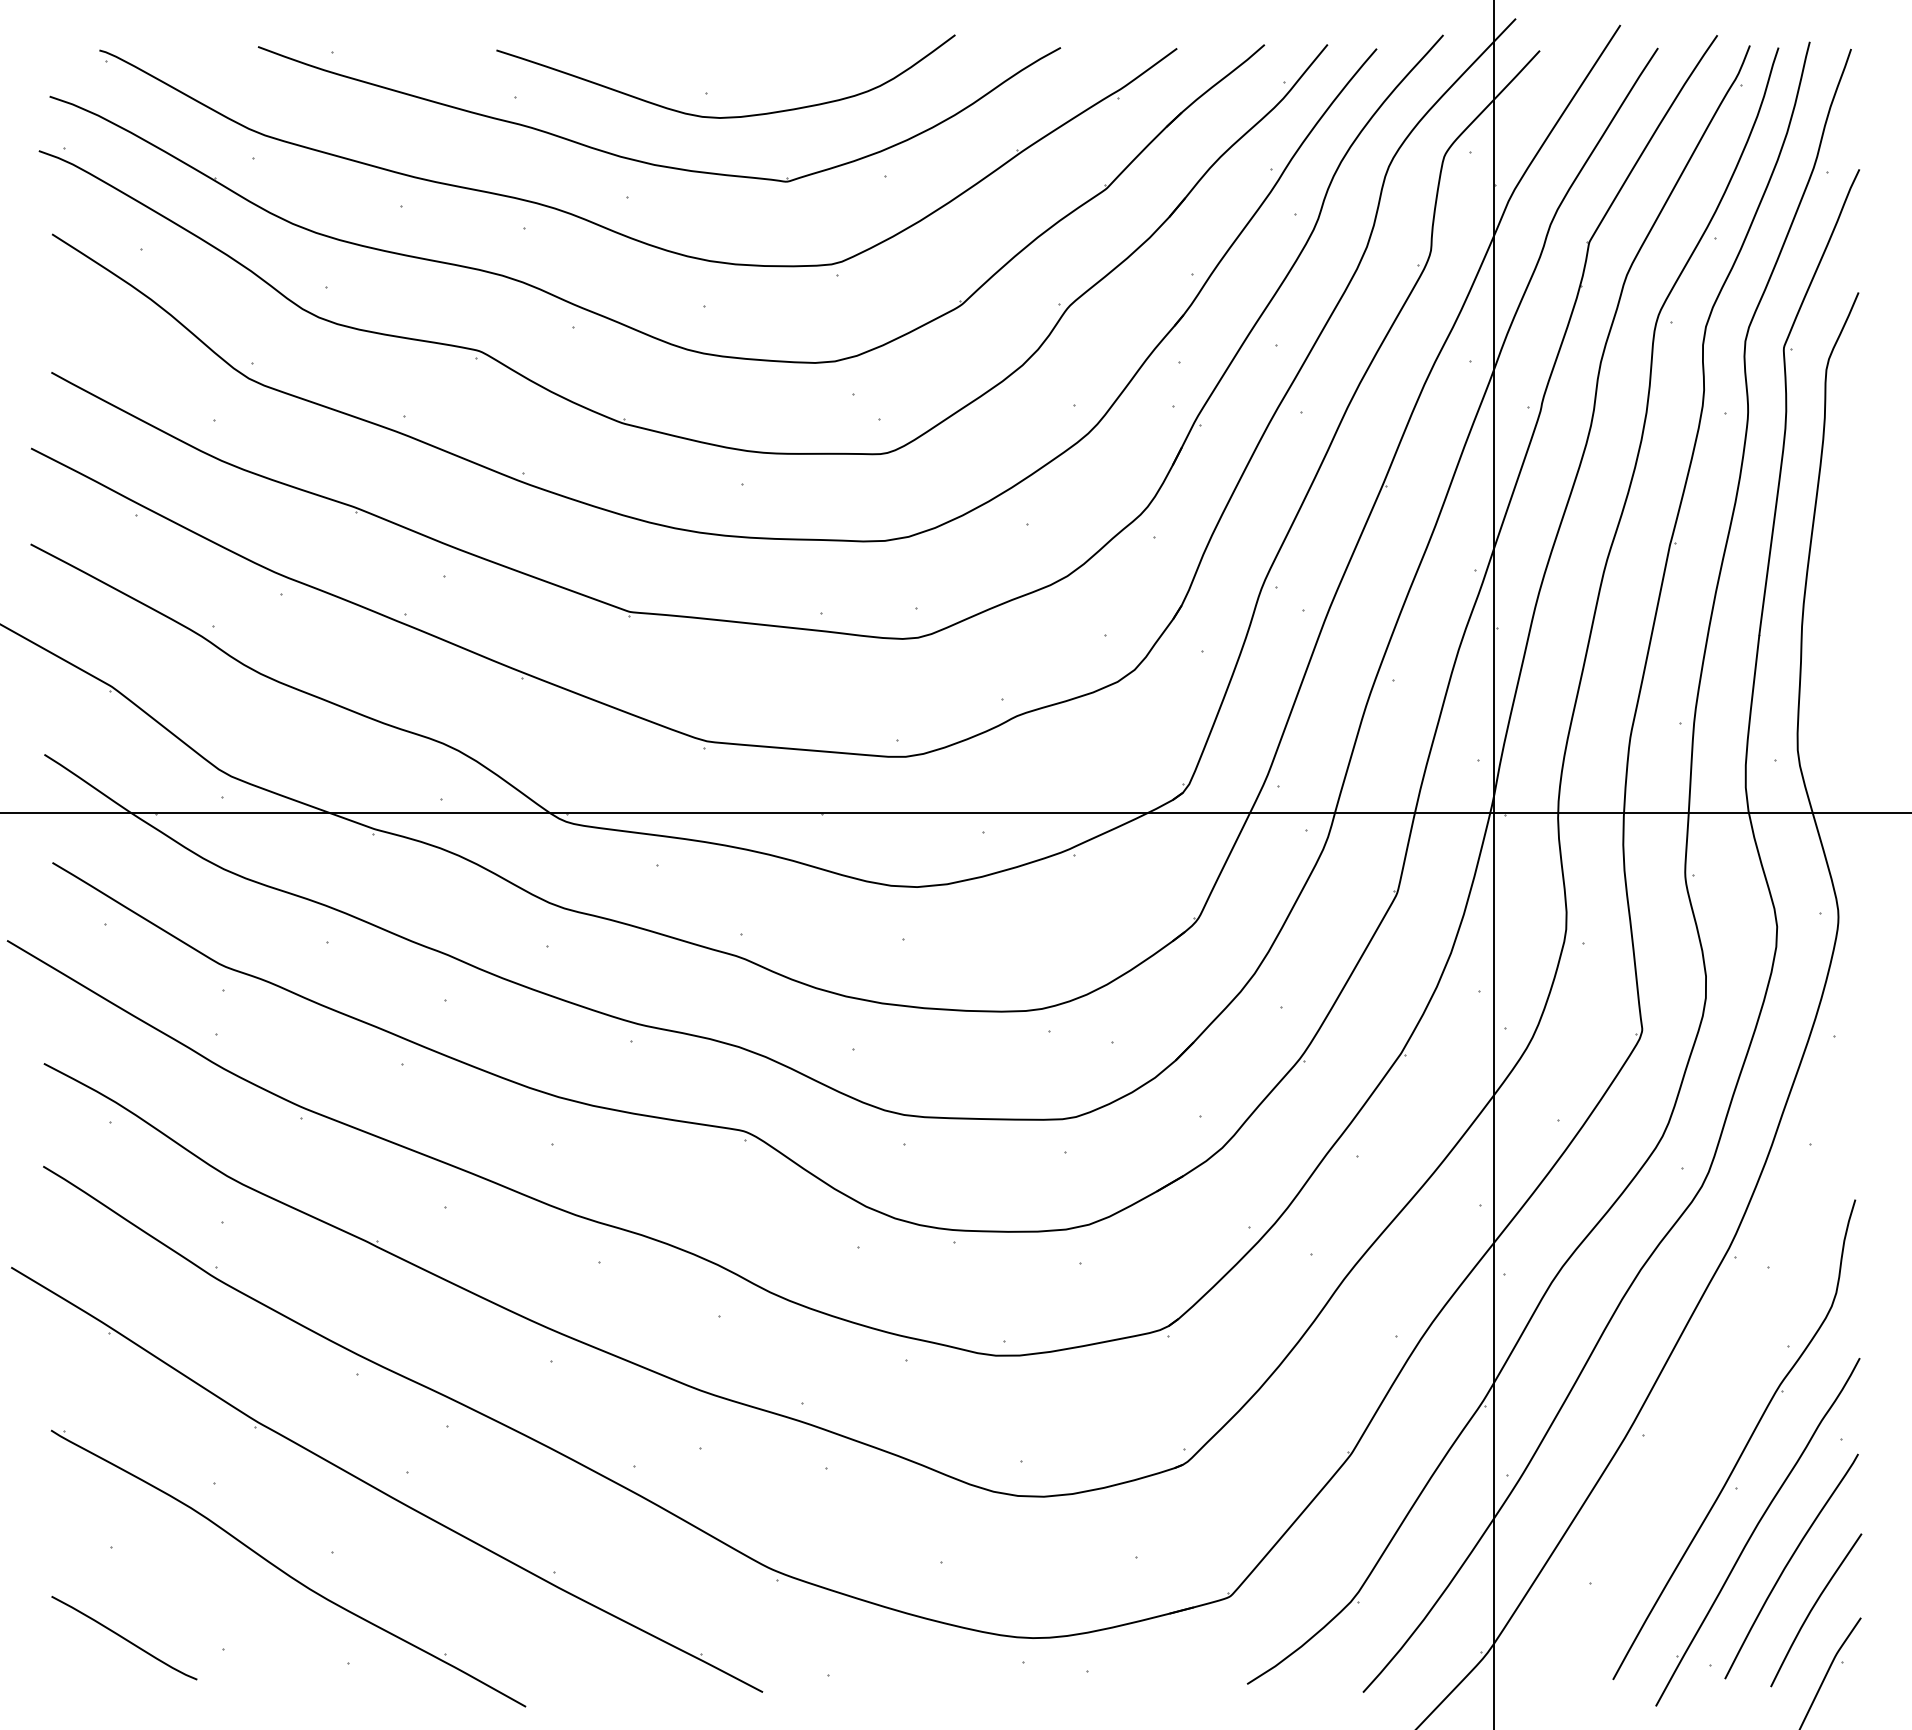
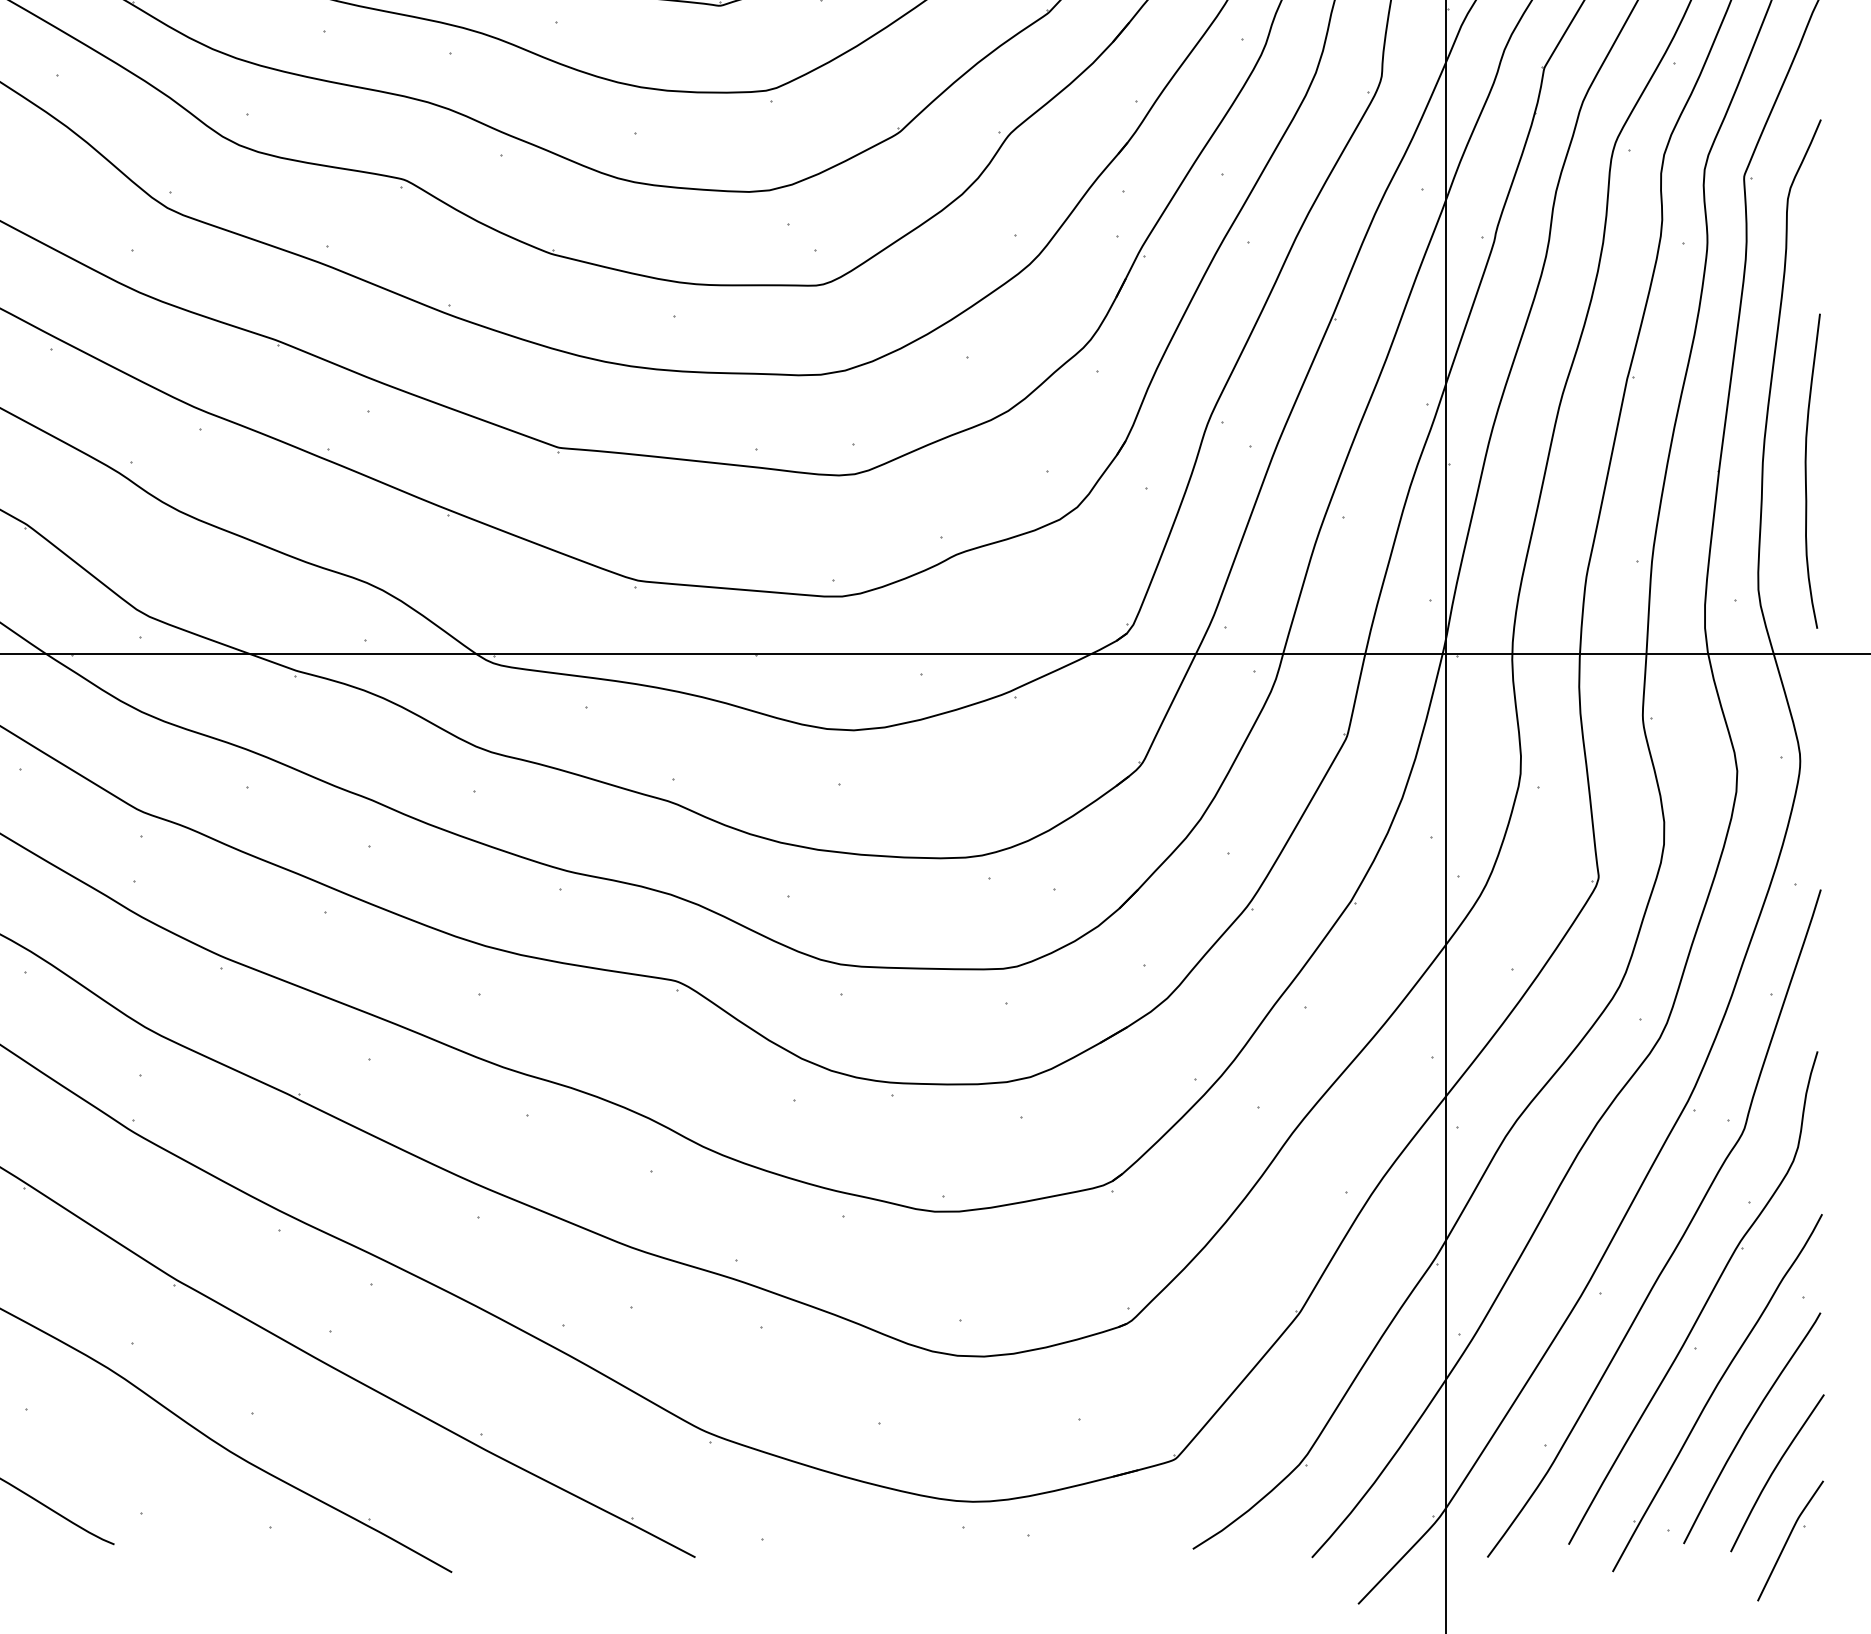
curve: (1844, 634) -> (1806, 470), added
curve: (1720, 1383) -> (1679, 1240), added

